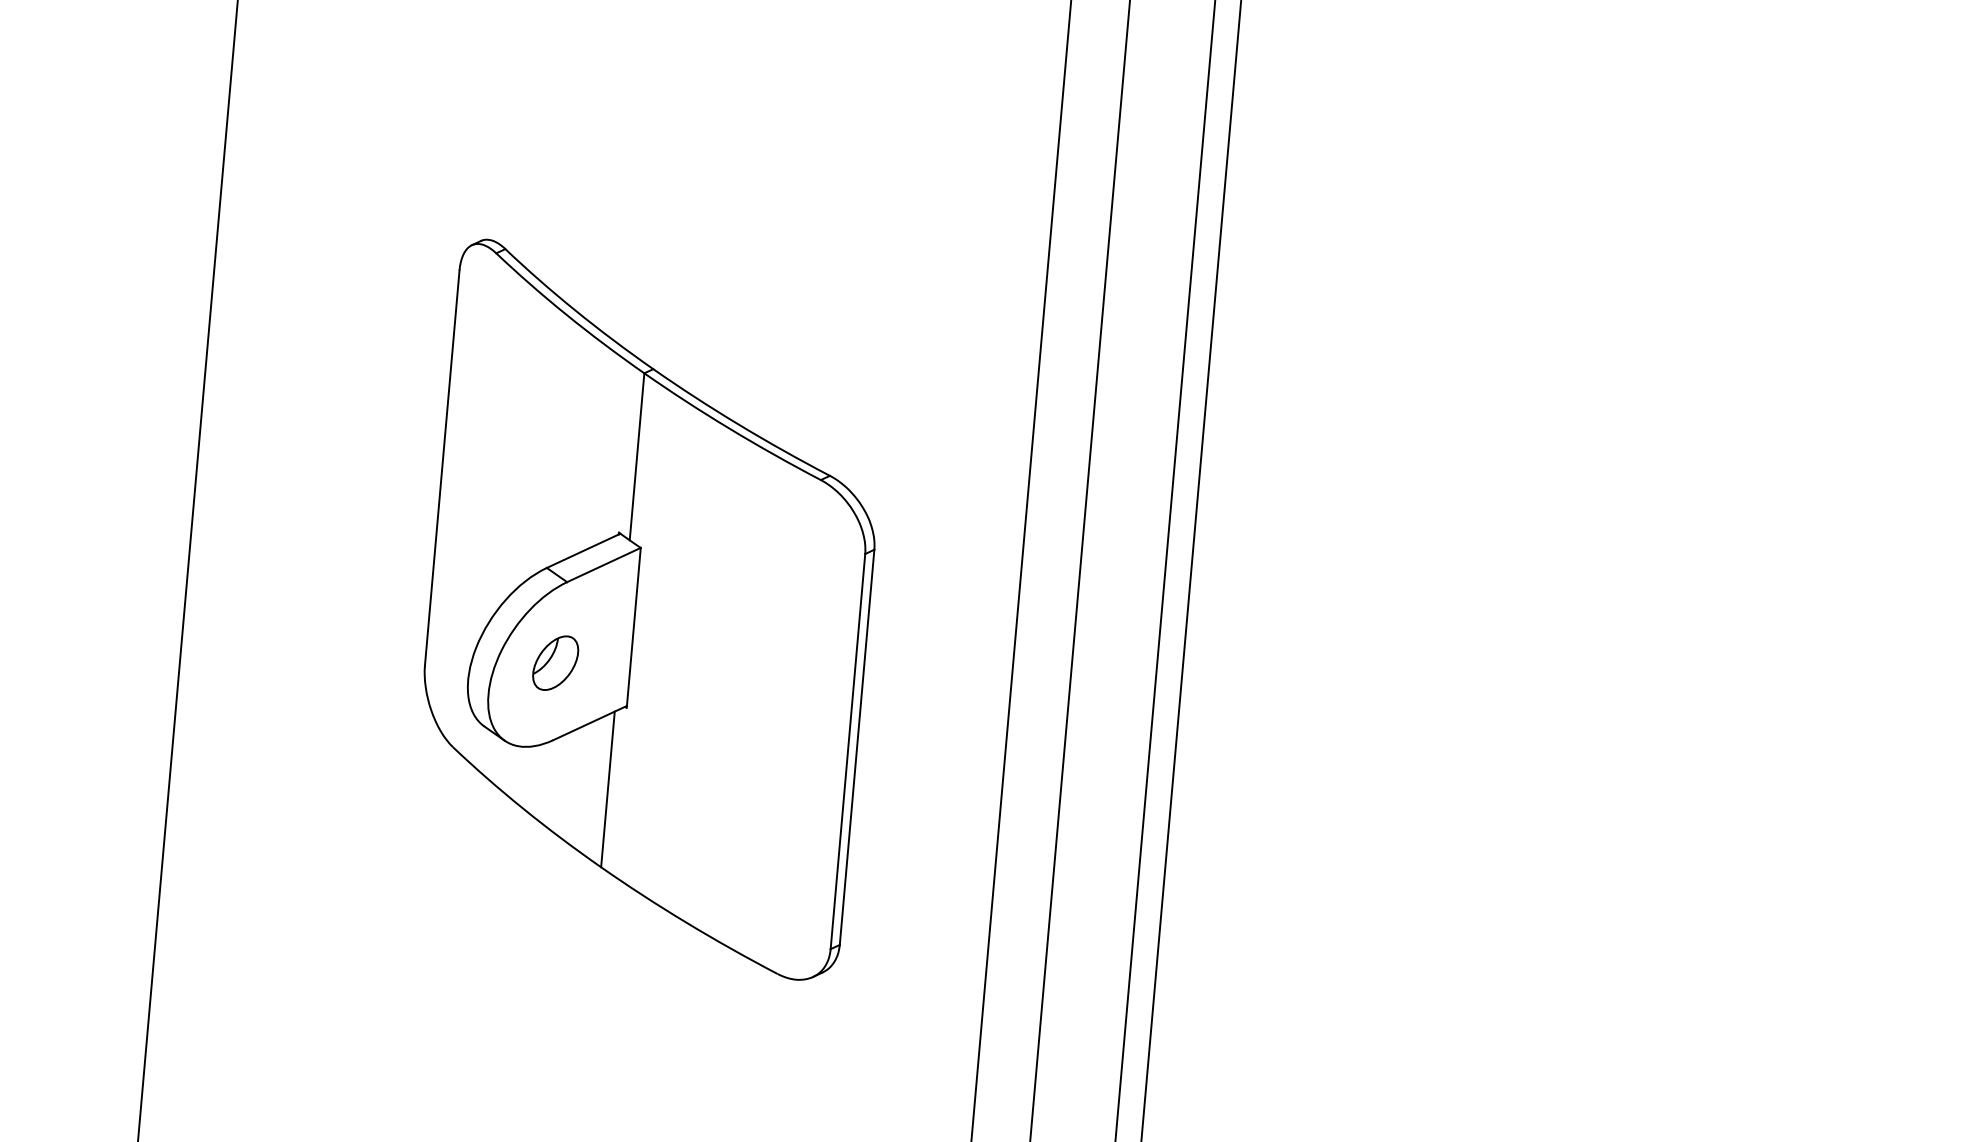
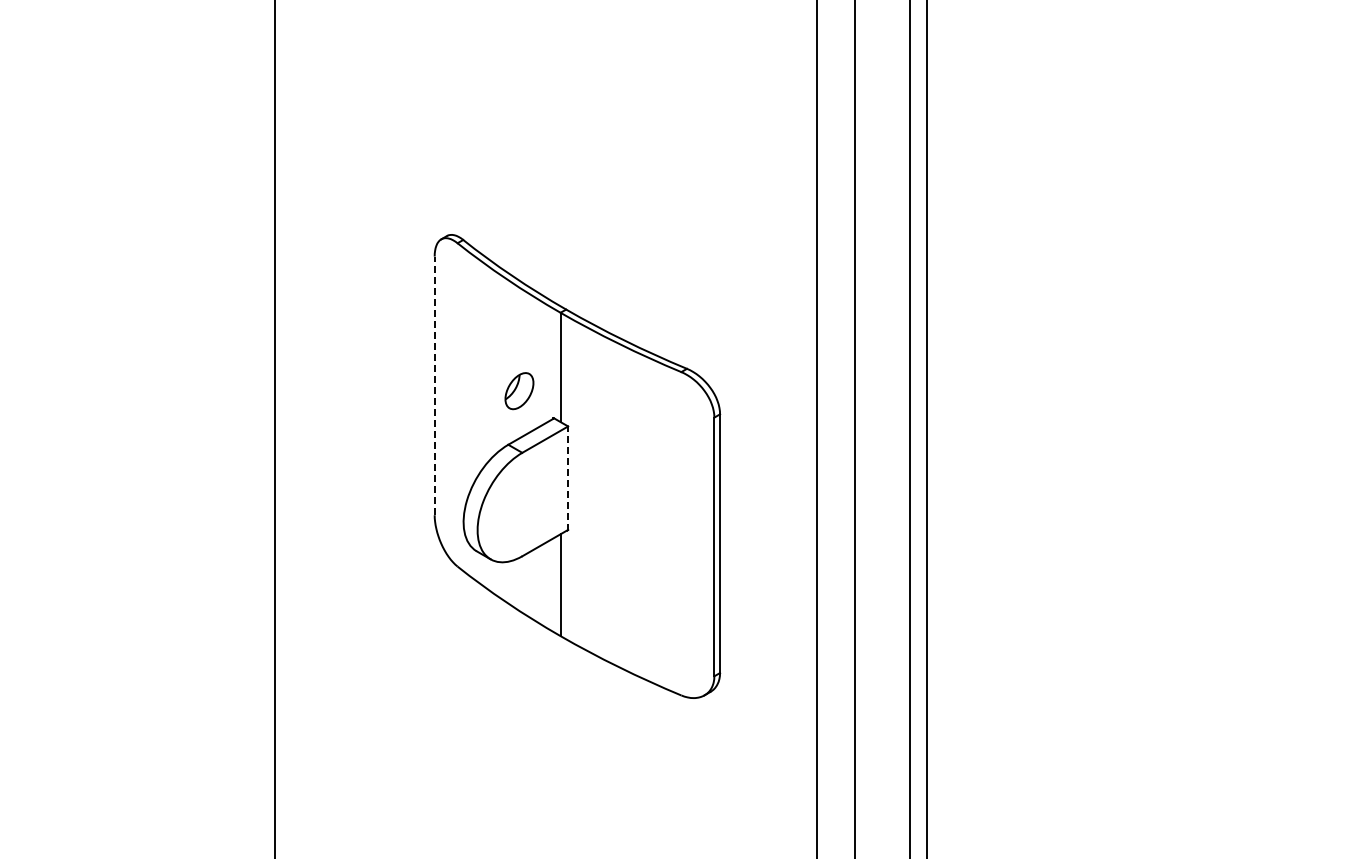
line: (441, 467) -> (434, 385), solid -> dashed
line: (634, 627) -> (568, 478), solid -> dashed
part: (555, 663) -> (519, 391), moved

